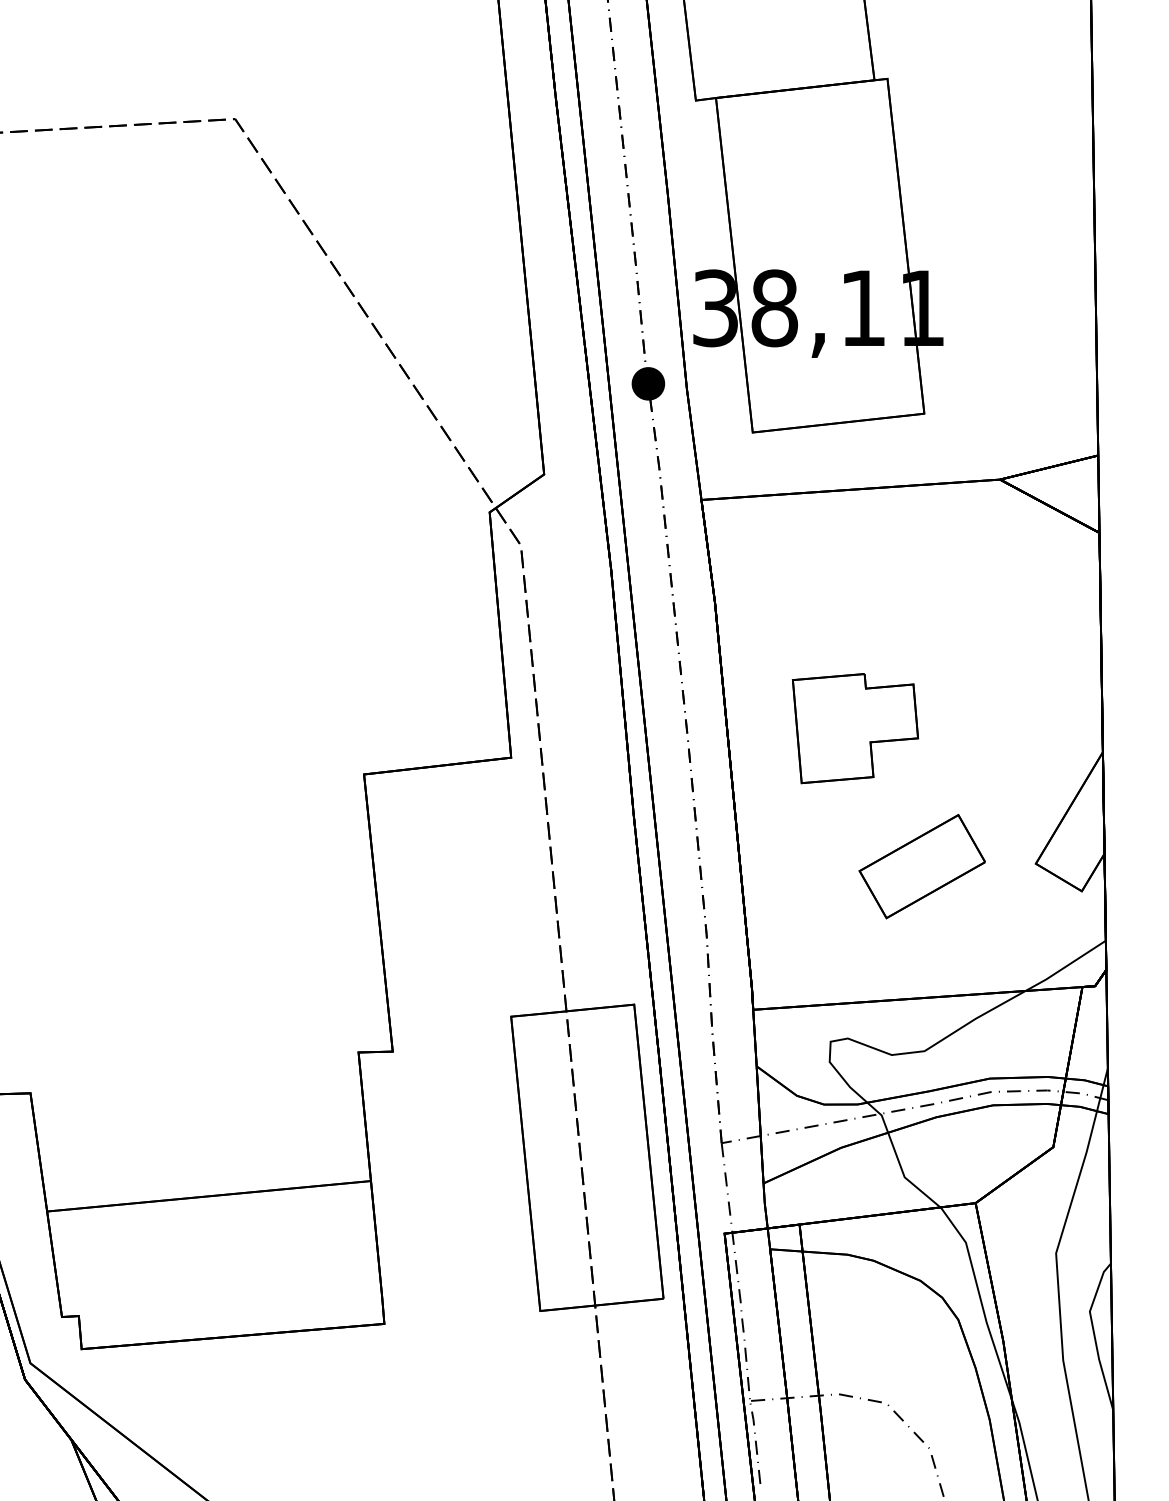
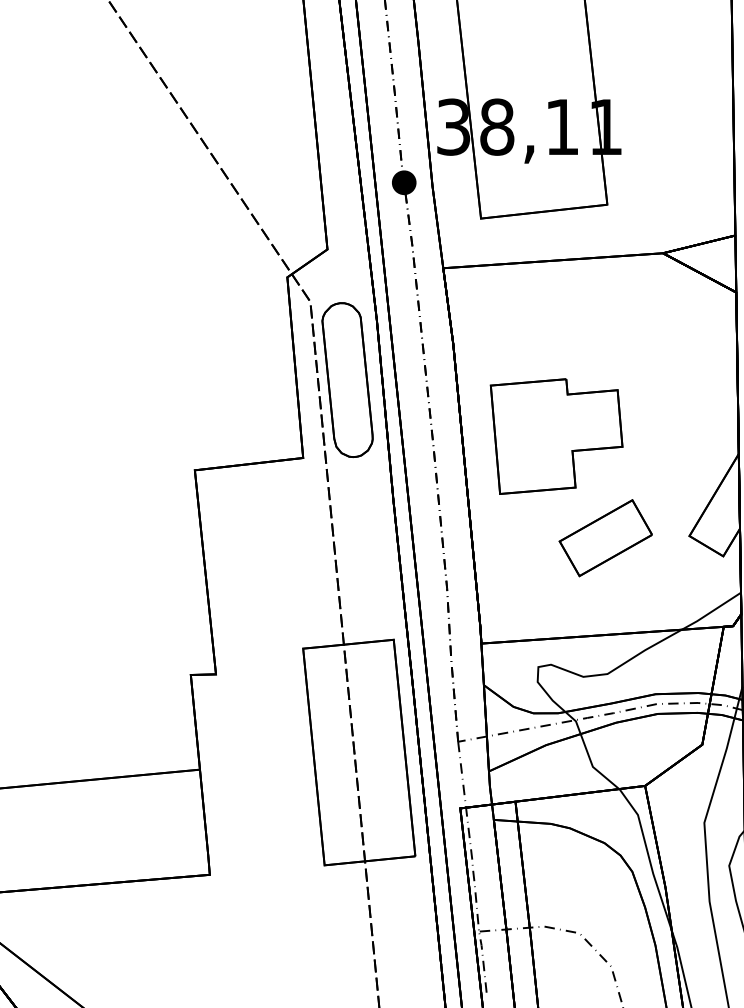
part: (571, 651) -> (347, 379), added
part: (855, 728) -> (556, 436), size x1.43

